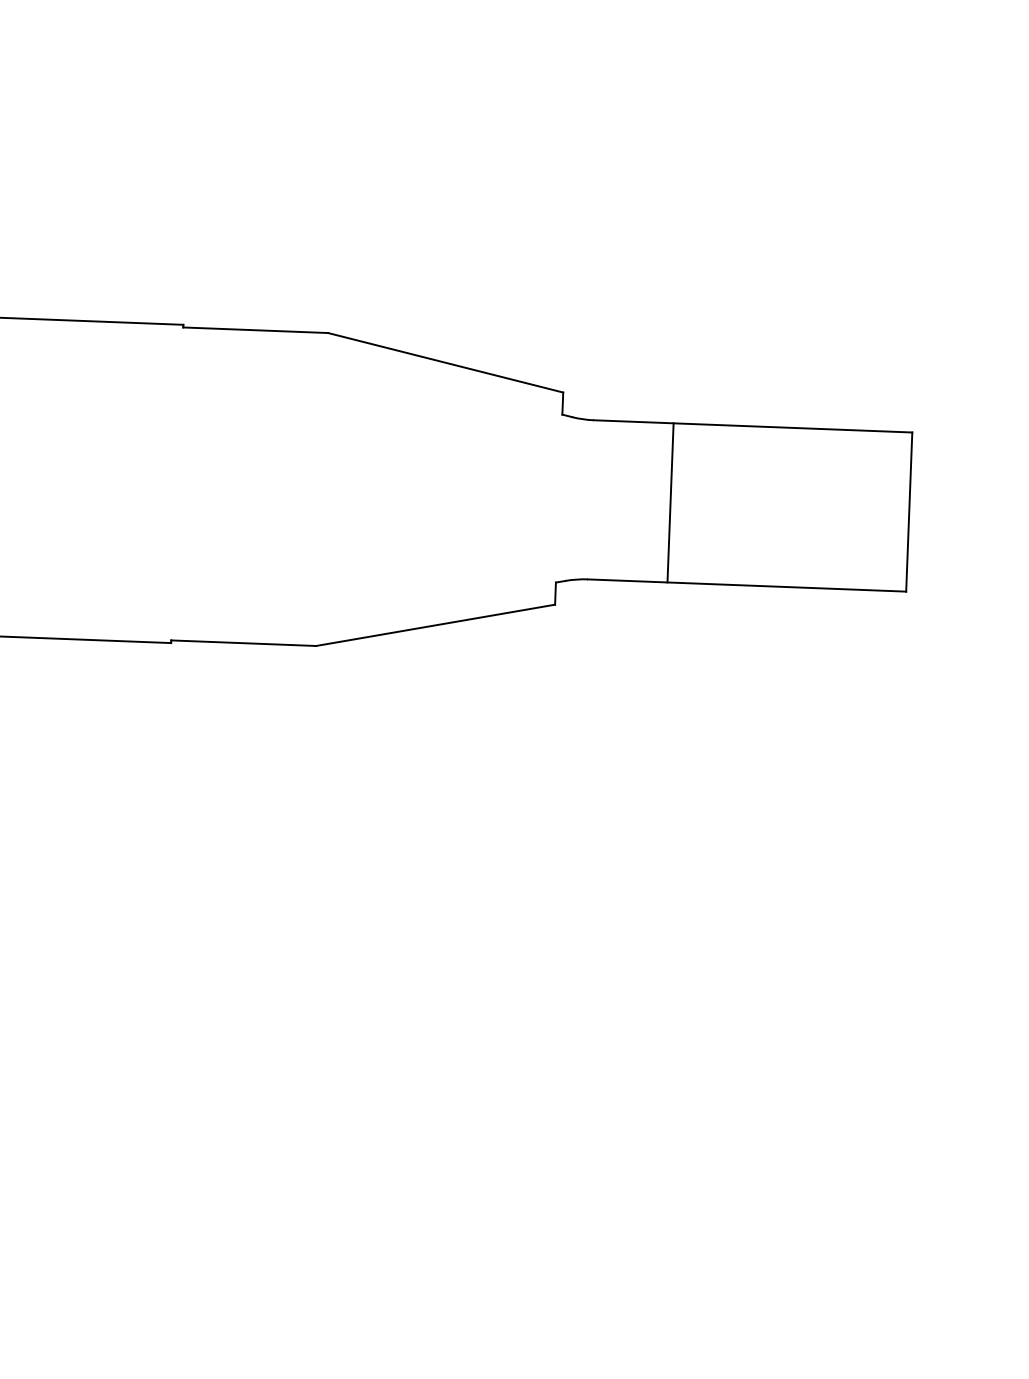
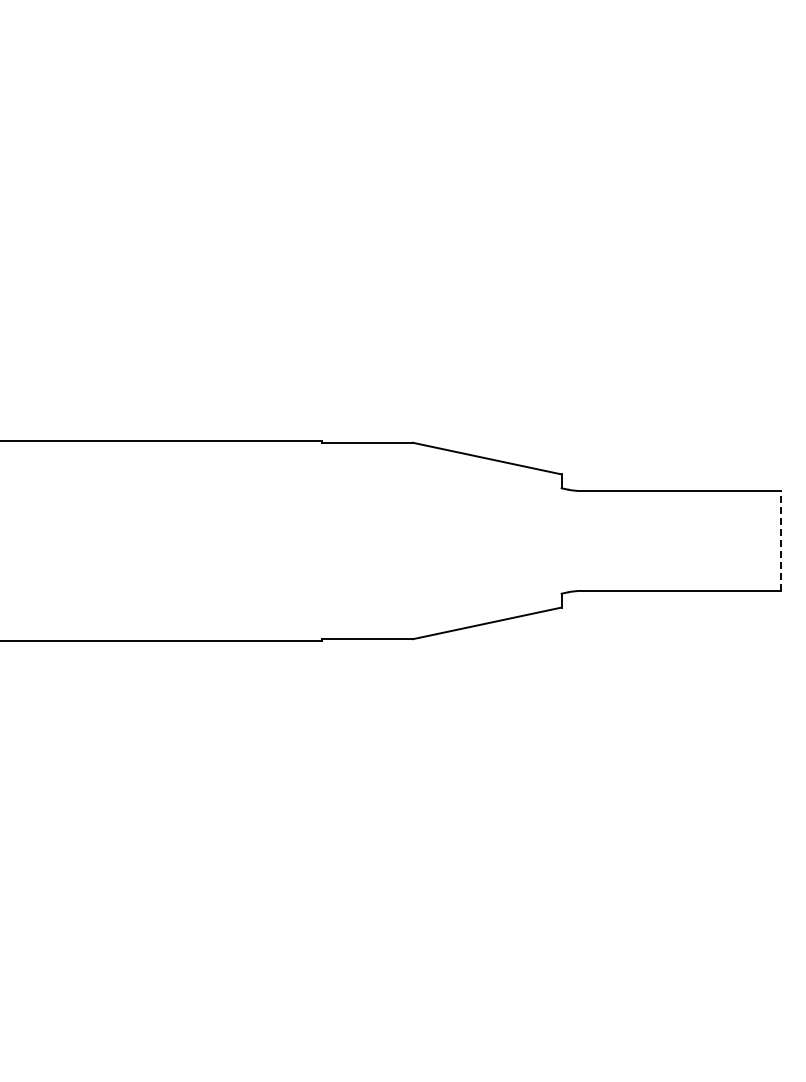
line: (670, 502) -> (631, 540), removed
line: (909, 512) -> (781, 541), solid -> dashed

